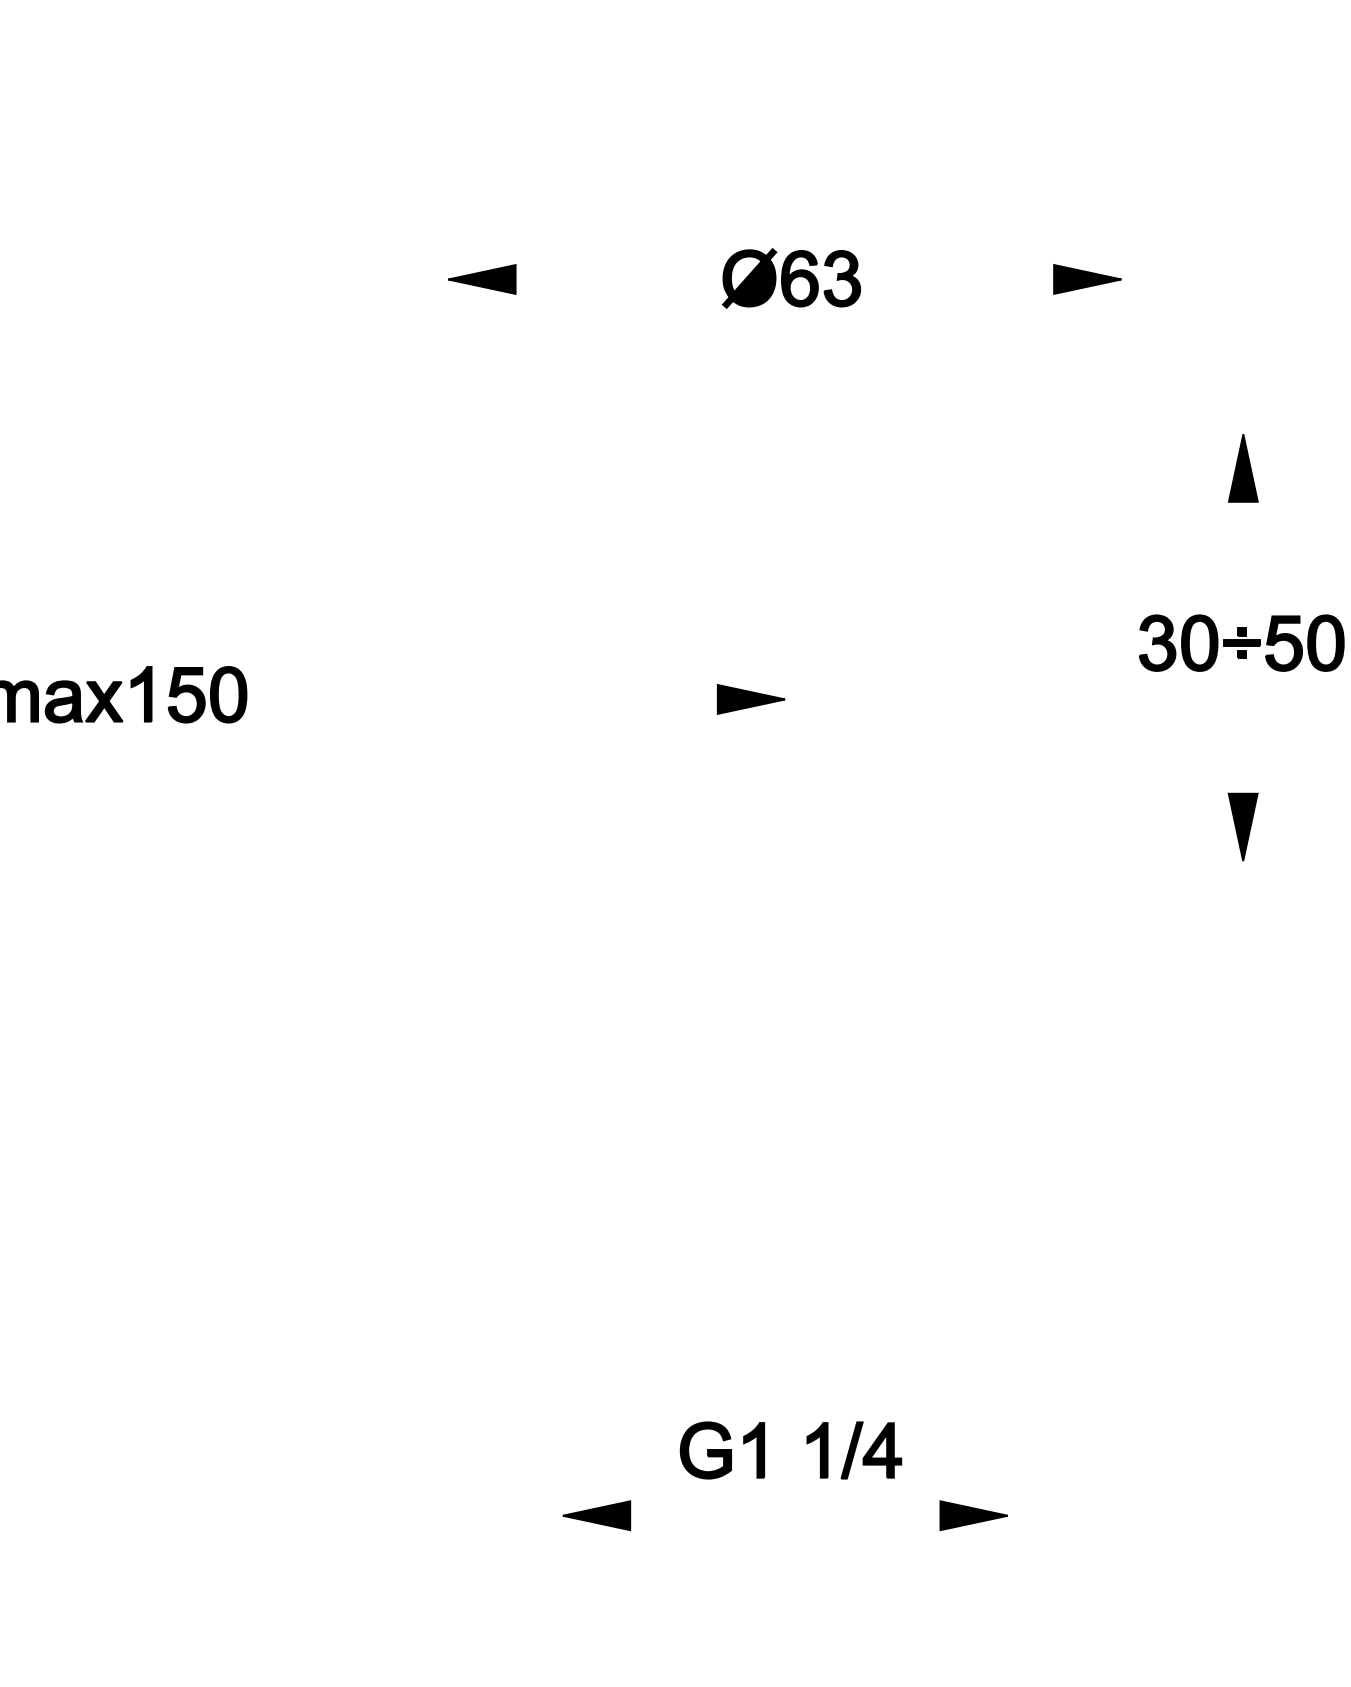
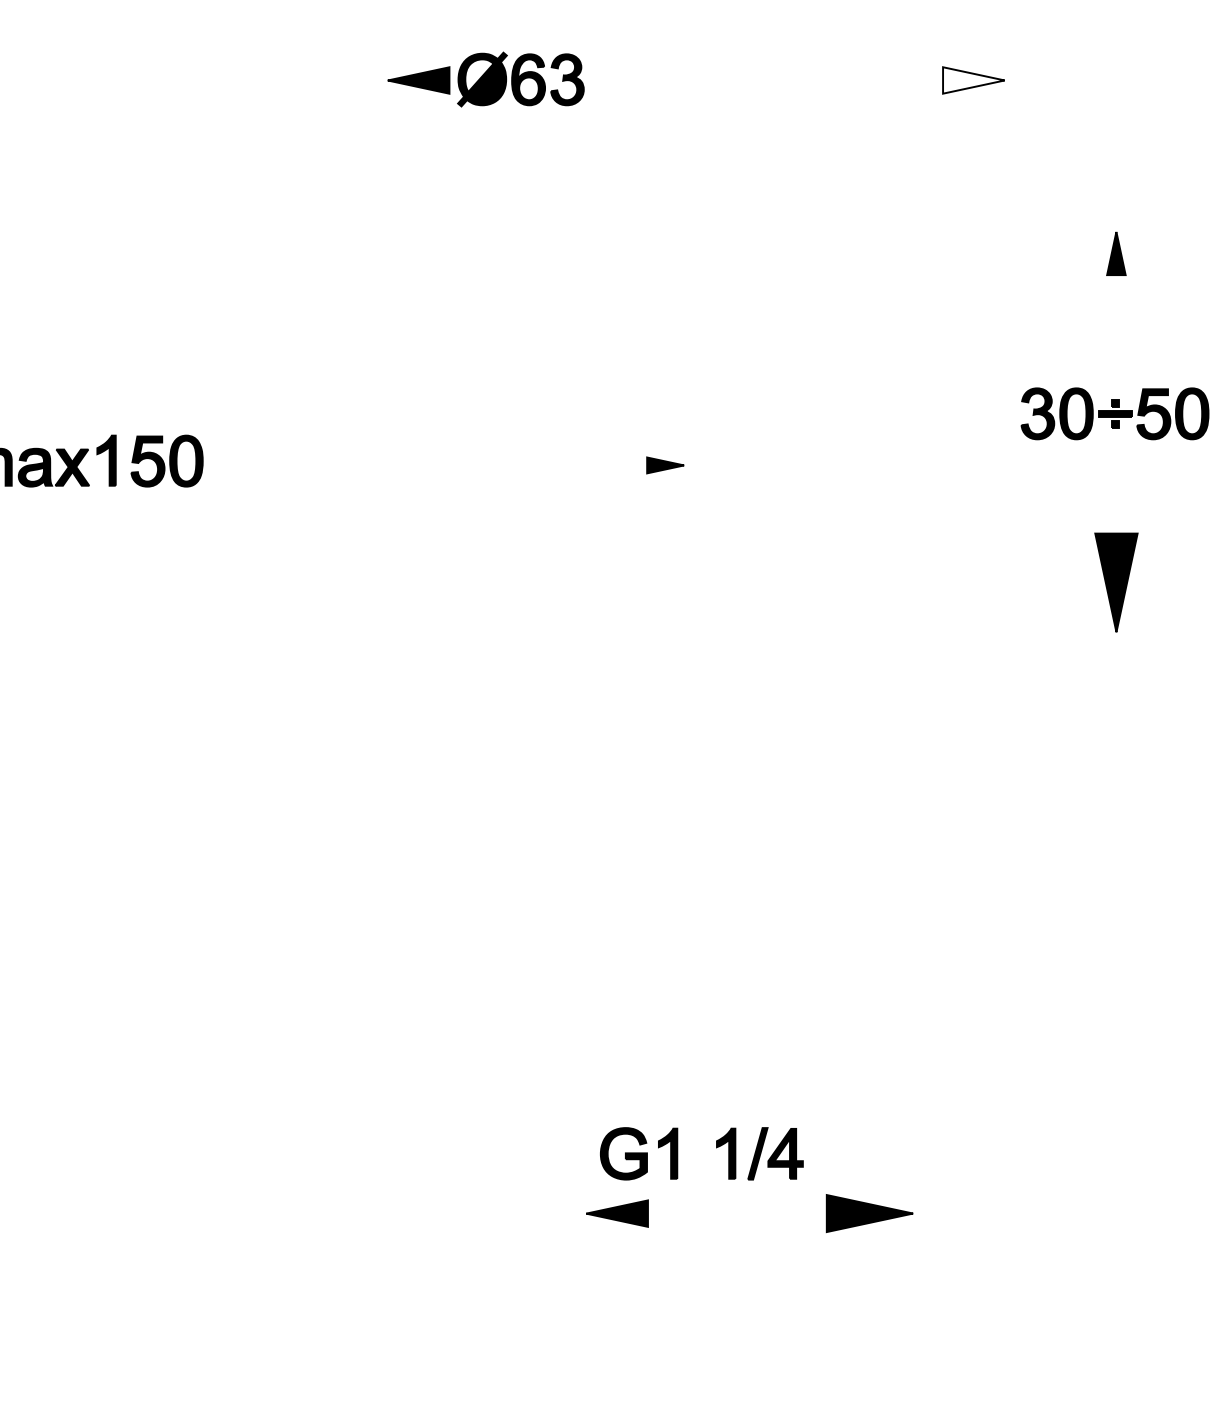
part: (791, 278) -> (520, 79), moved
fill: (1087, 279) -> (973, 80), removed
part: (1242, 468) -> (1115, 253), size x0.7
part: (751, 699) -> (665, 465), size x0.6
part: (1242, 826) -> (1115, 581), size x1.6
part: (596, 1515) -> (617, 1213), moved
part: (973, 1515) -> (869, 1213), size x1.4

